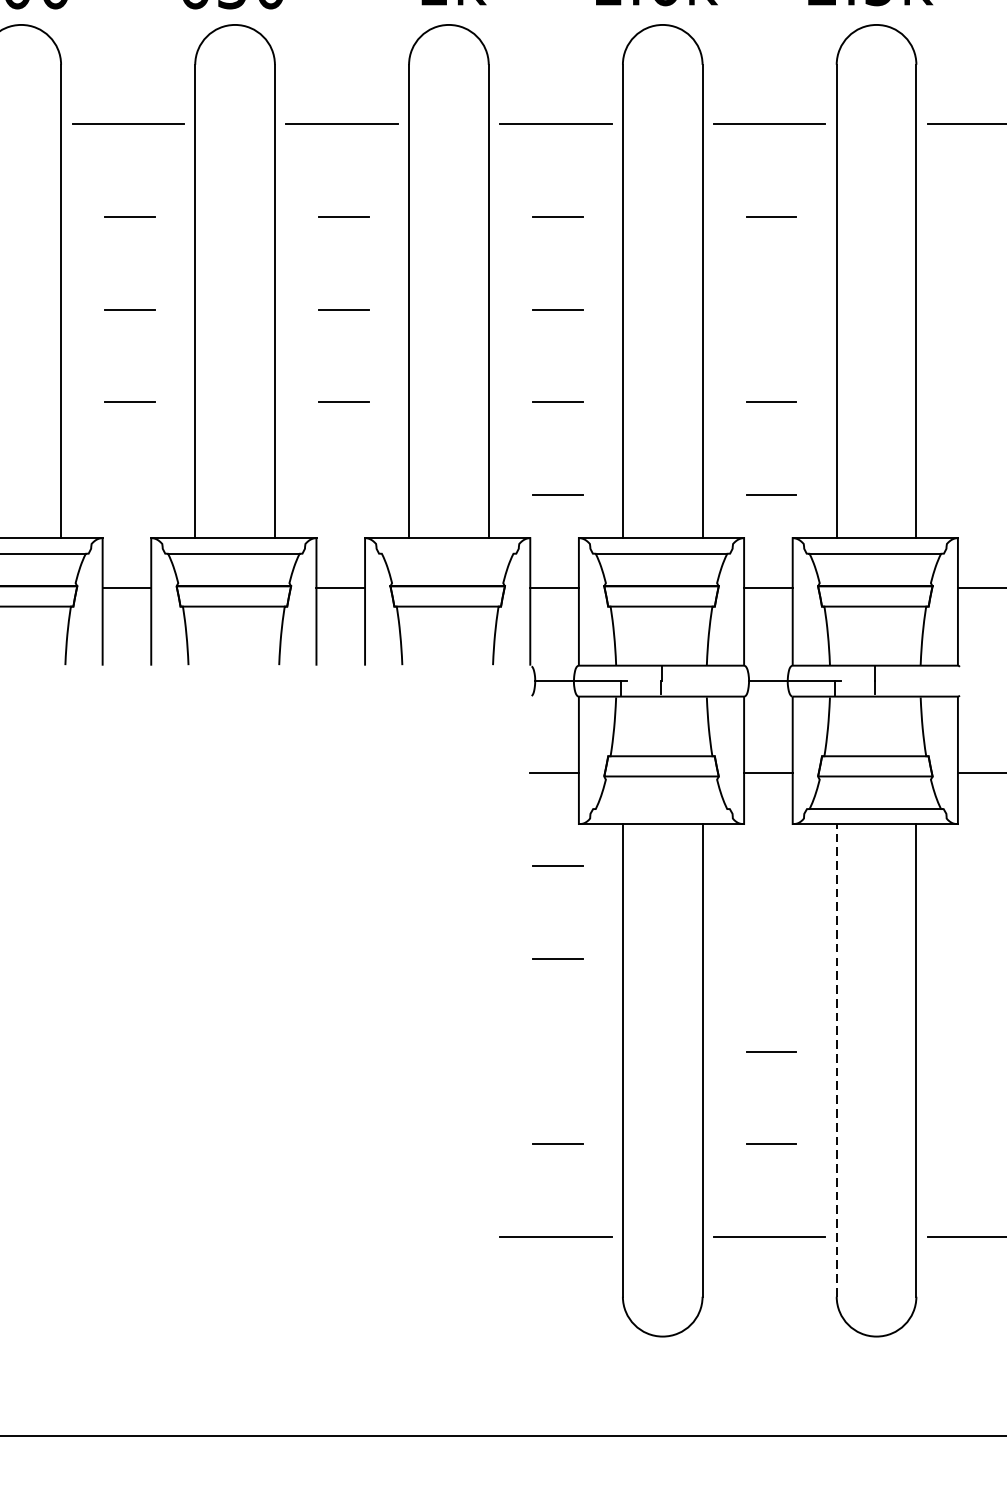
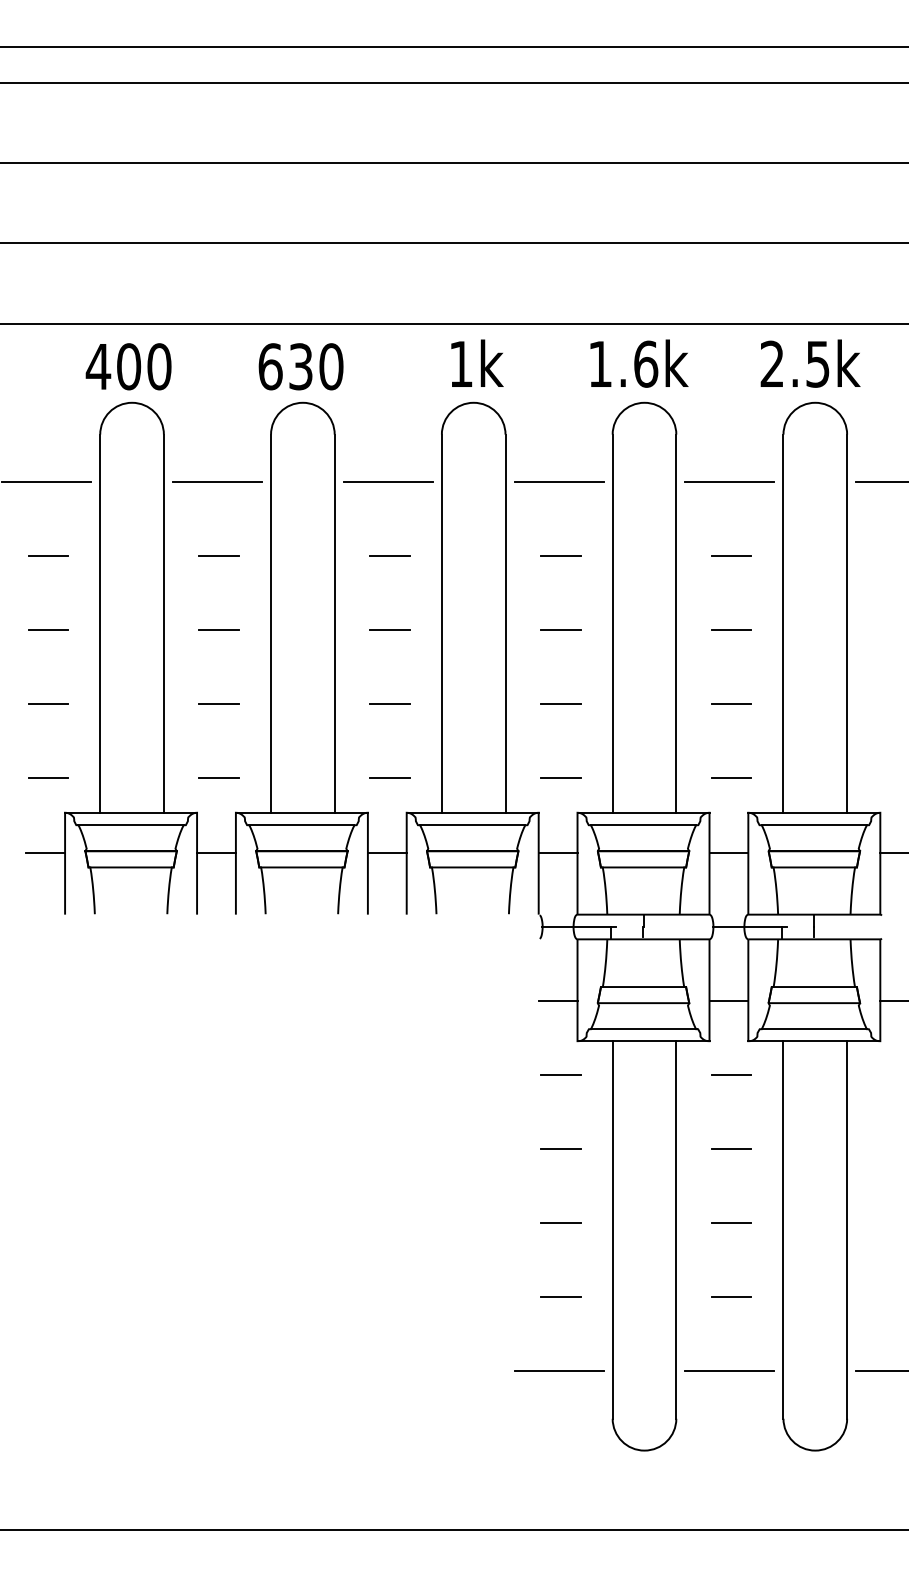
line: (771, 309) -> (731, 630), added
line: (129, 495) -> (218, 778), added
line: (343, 495) -> (389, 778), added
line: (447, 554) -> (472, 825), added
line: (661, 809) -> (643, 1029), added
line: (771, 865) -> (731, 1074), added
line: (771, 958) -> (731, 1148), added
line: (557, 1051) -> (560, 1222), added
line: (836, 1059) -> (783, 1229), dashed -> solid

